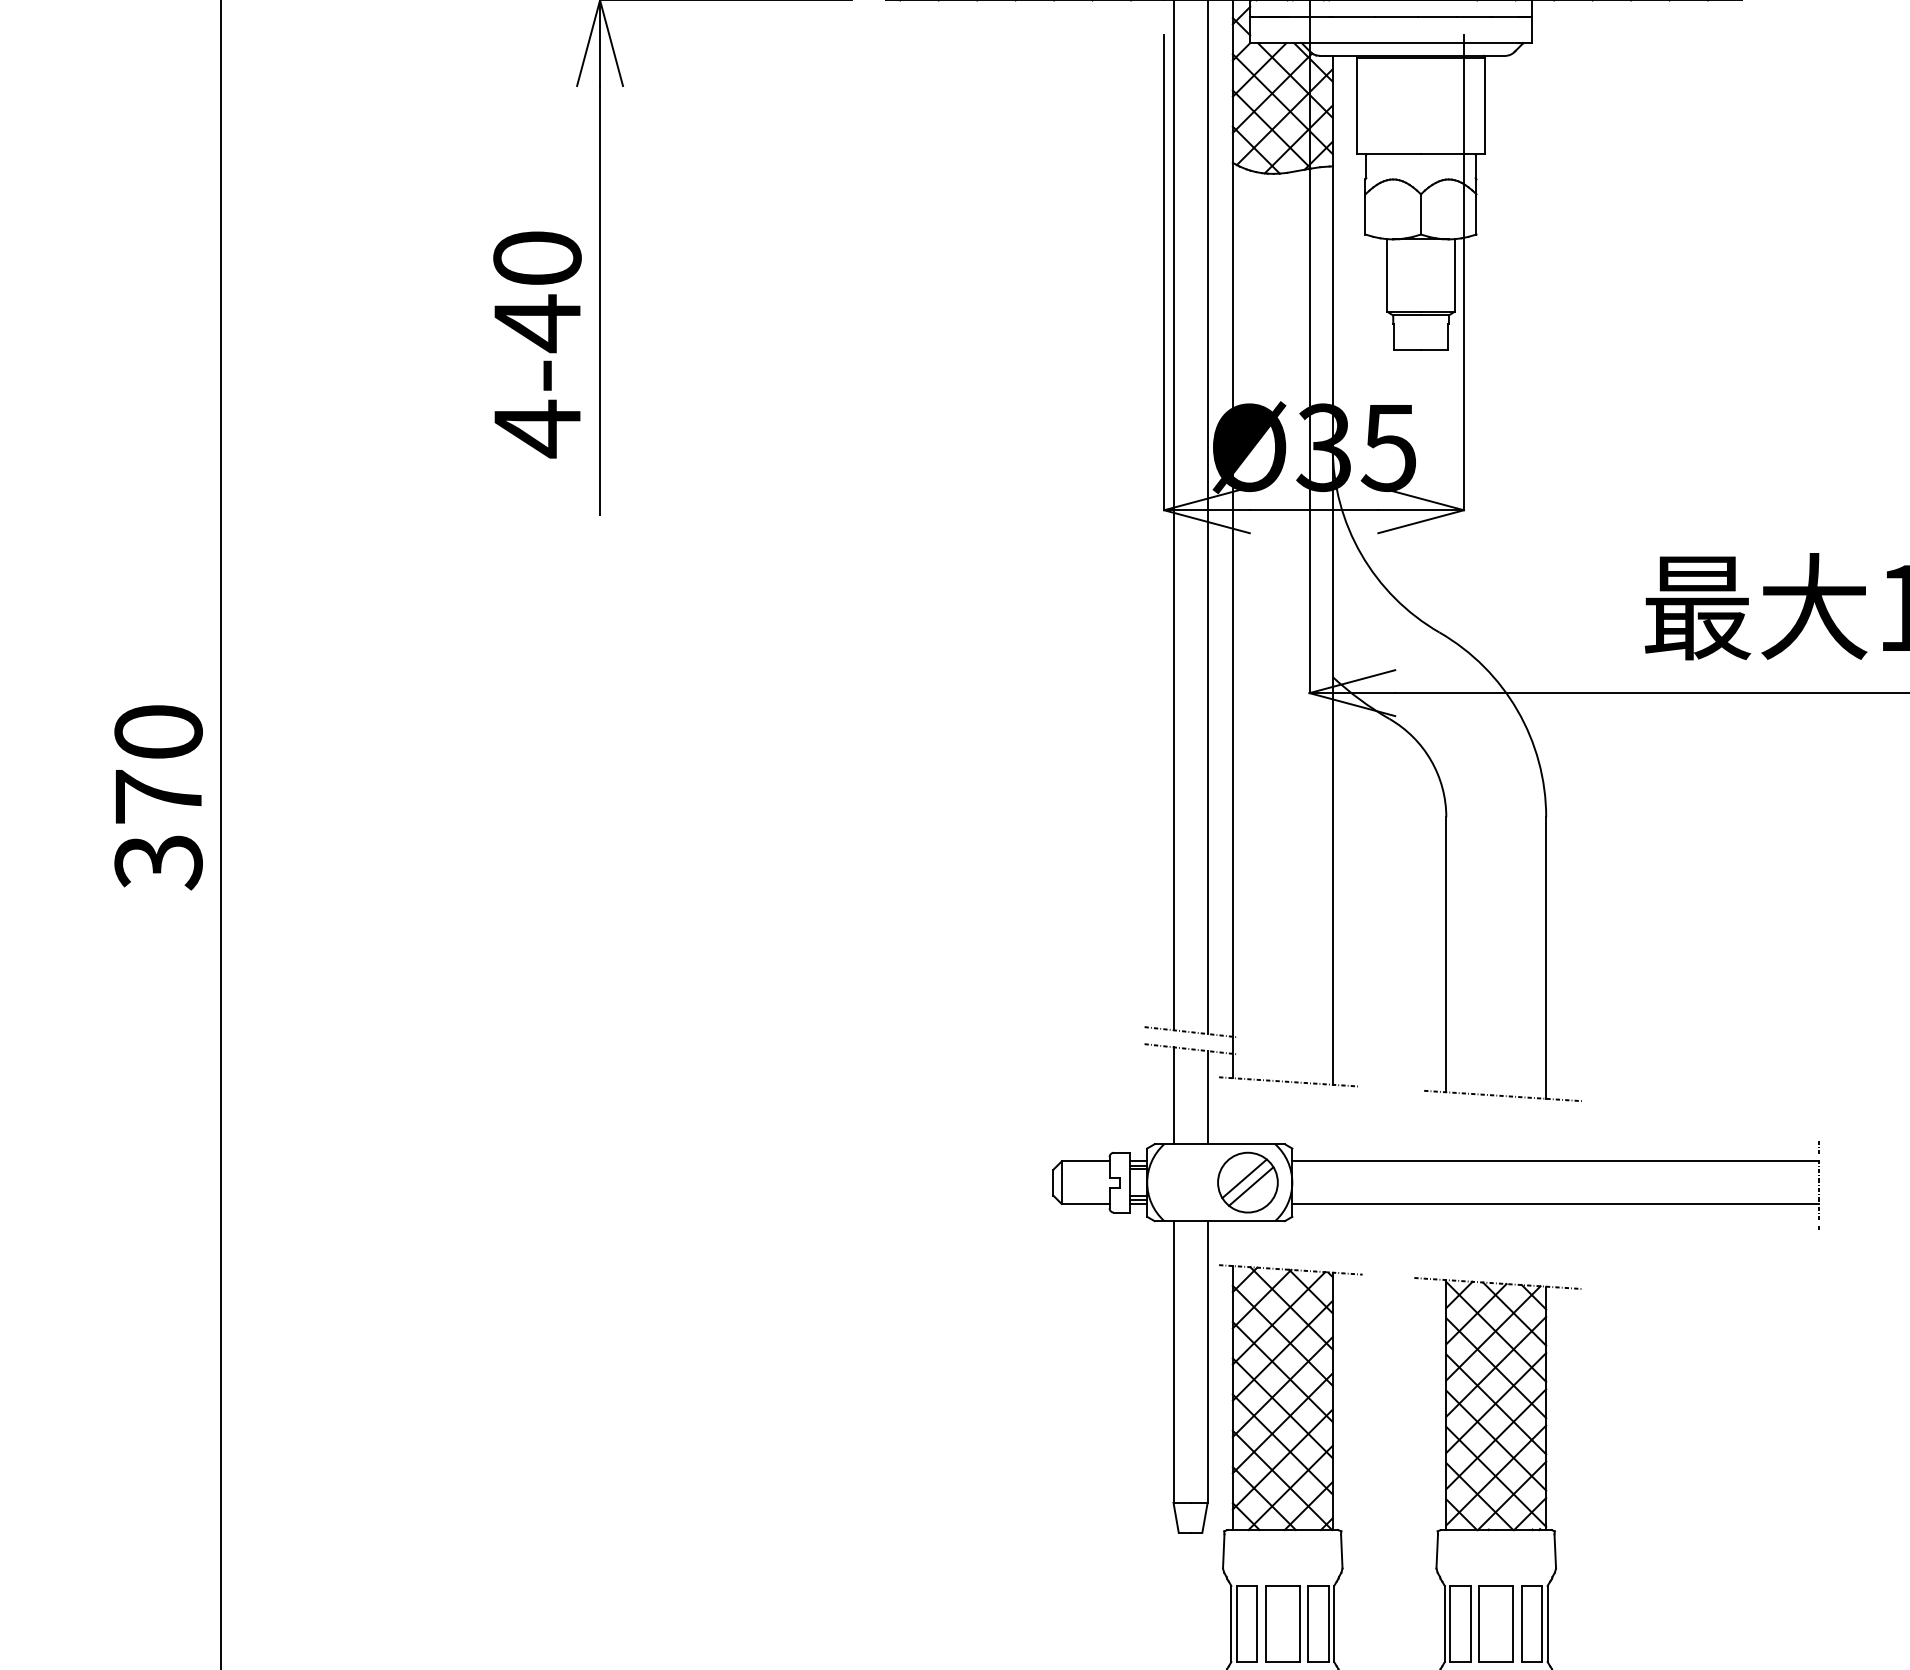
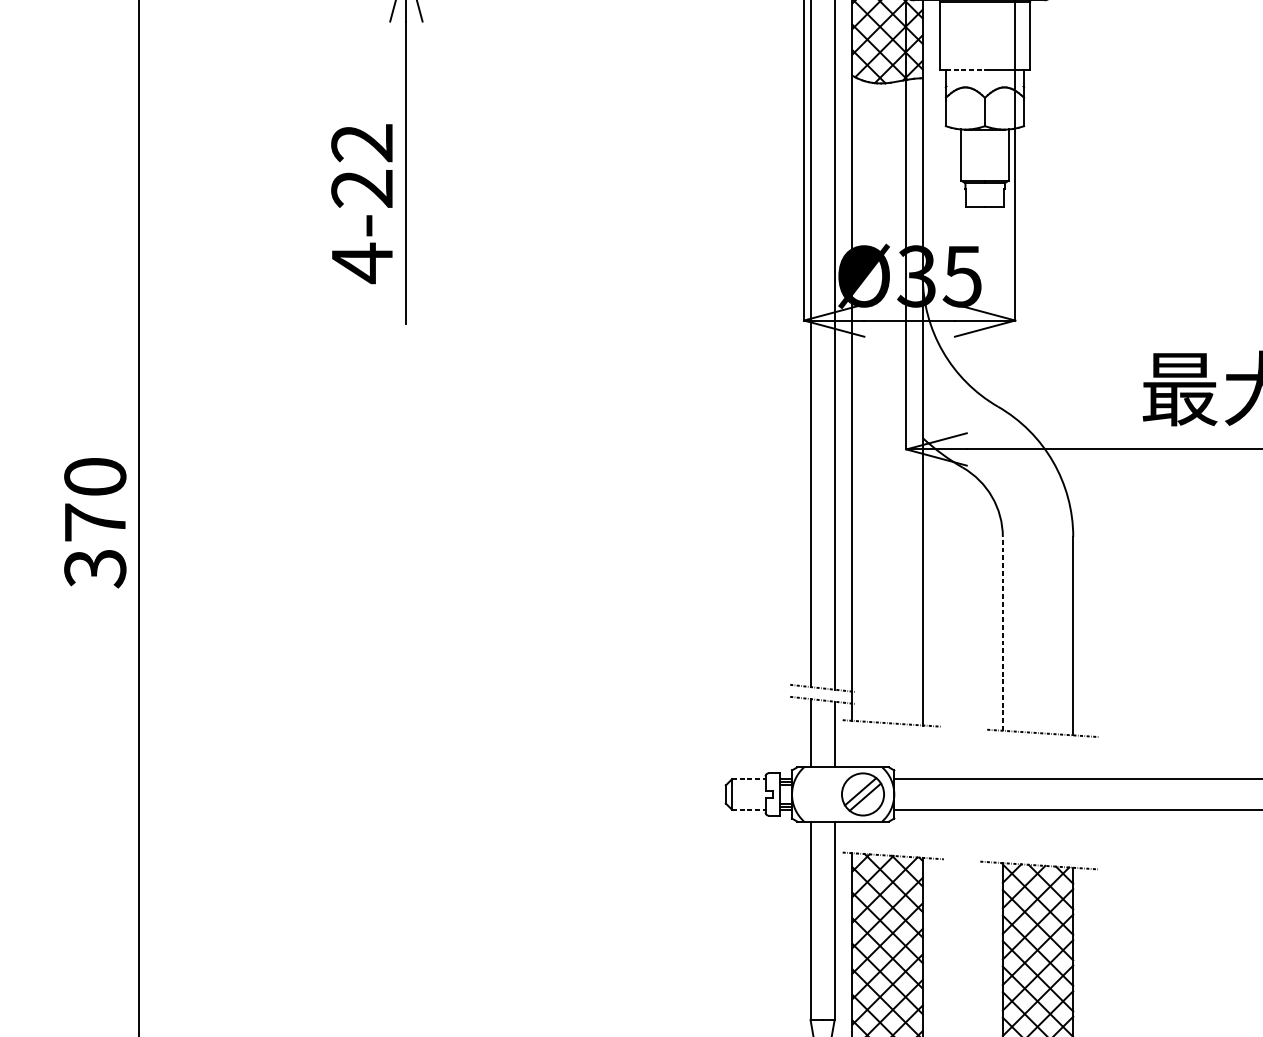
line: (1393, 154) -> (965, 69), solid -> dashed
text: (537, 292) -> (362, 167), 4-40 -> 4-22
line: (1446, 954) -> (1002, 633), solid -> dashed
line: (1085, 1161) -> (748, 779), solid -> dashed
line: (1085, 1204) -> (748, 809), solid -> dashed

